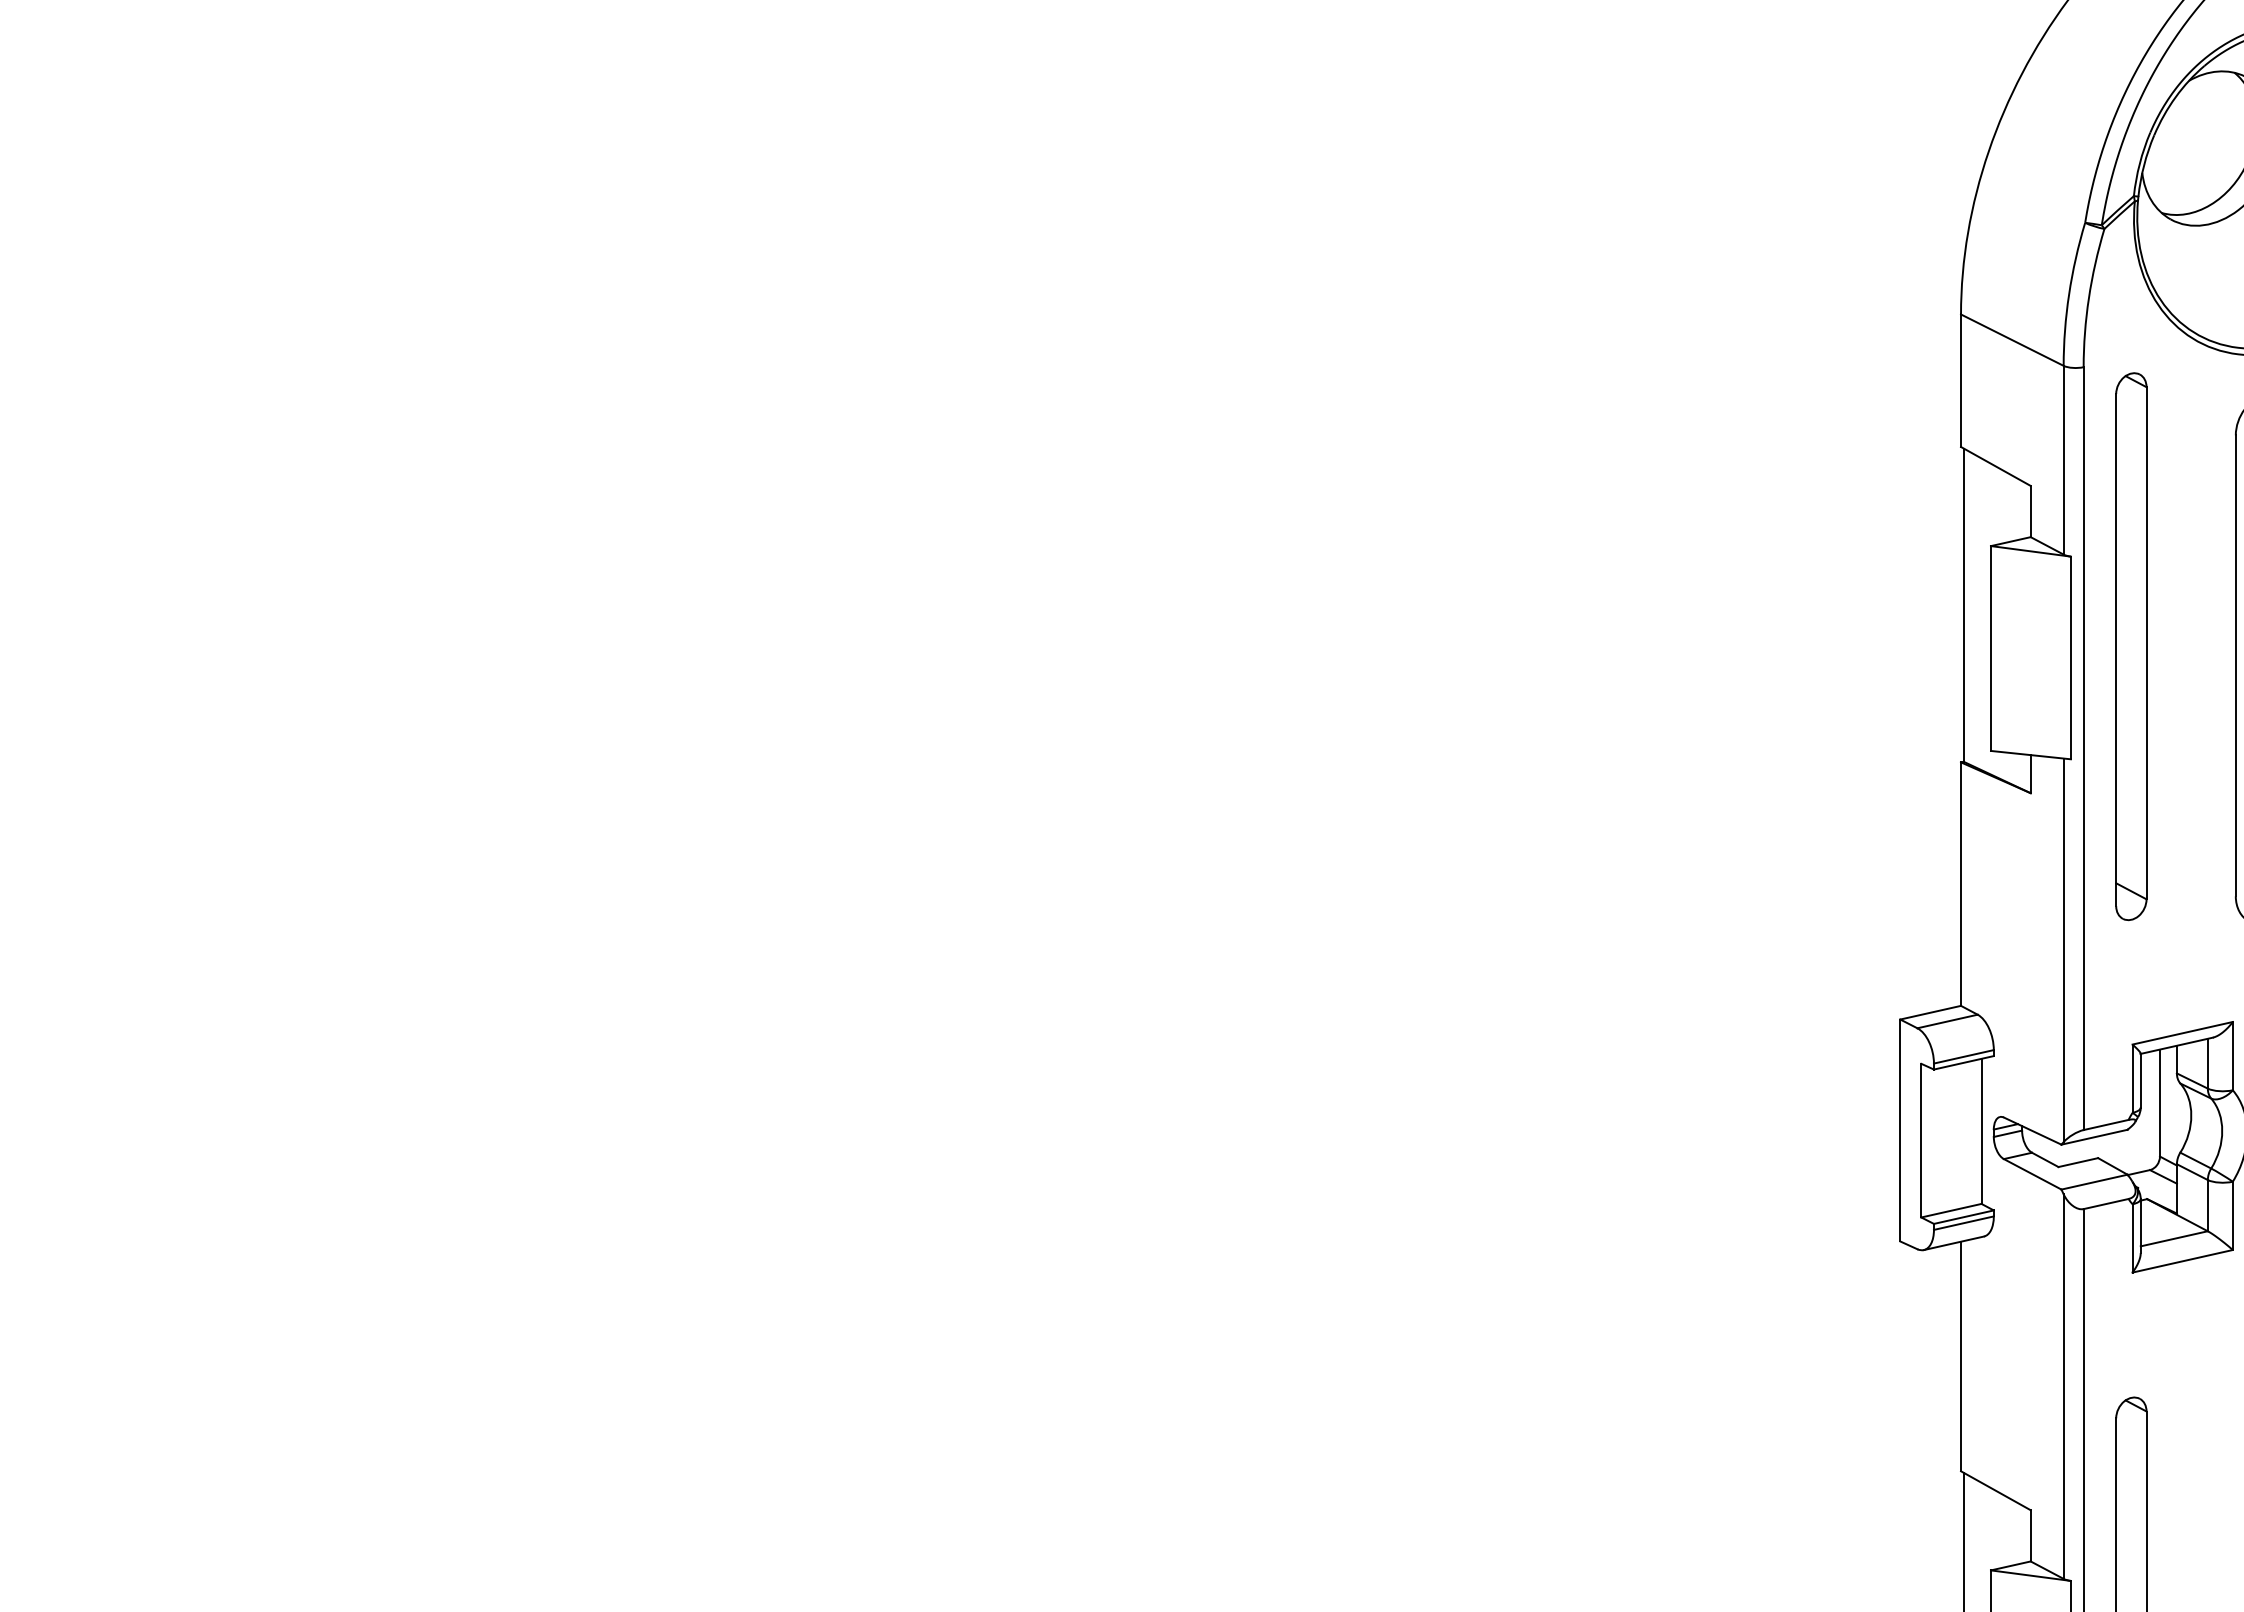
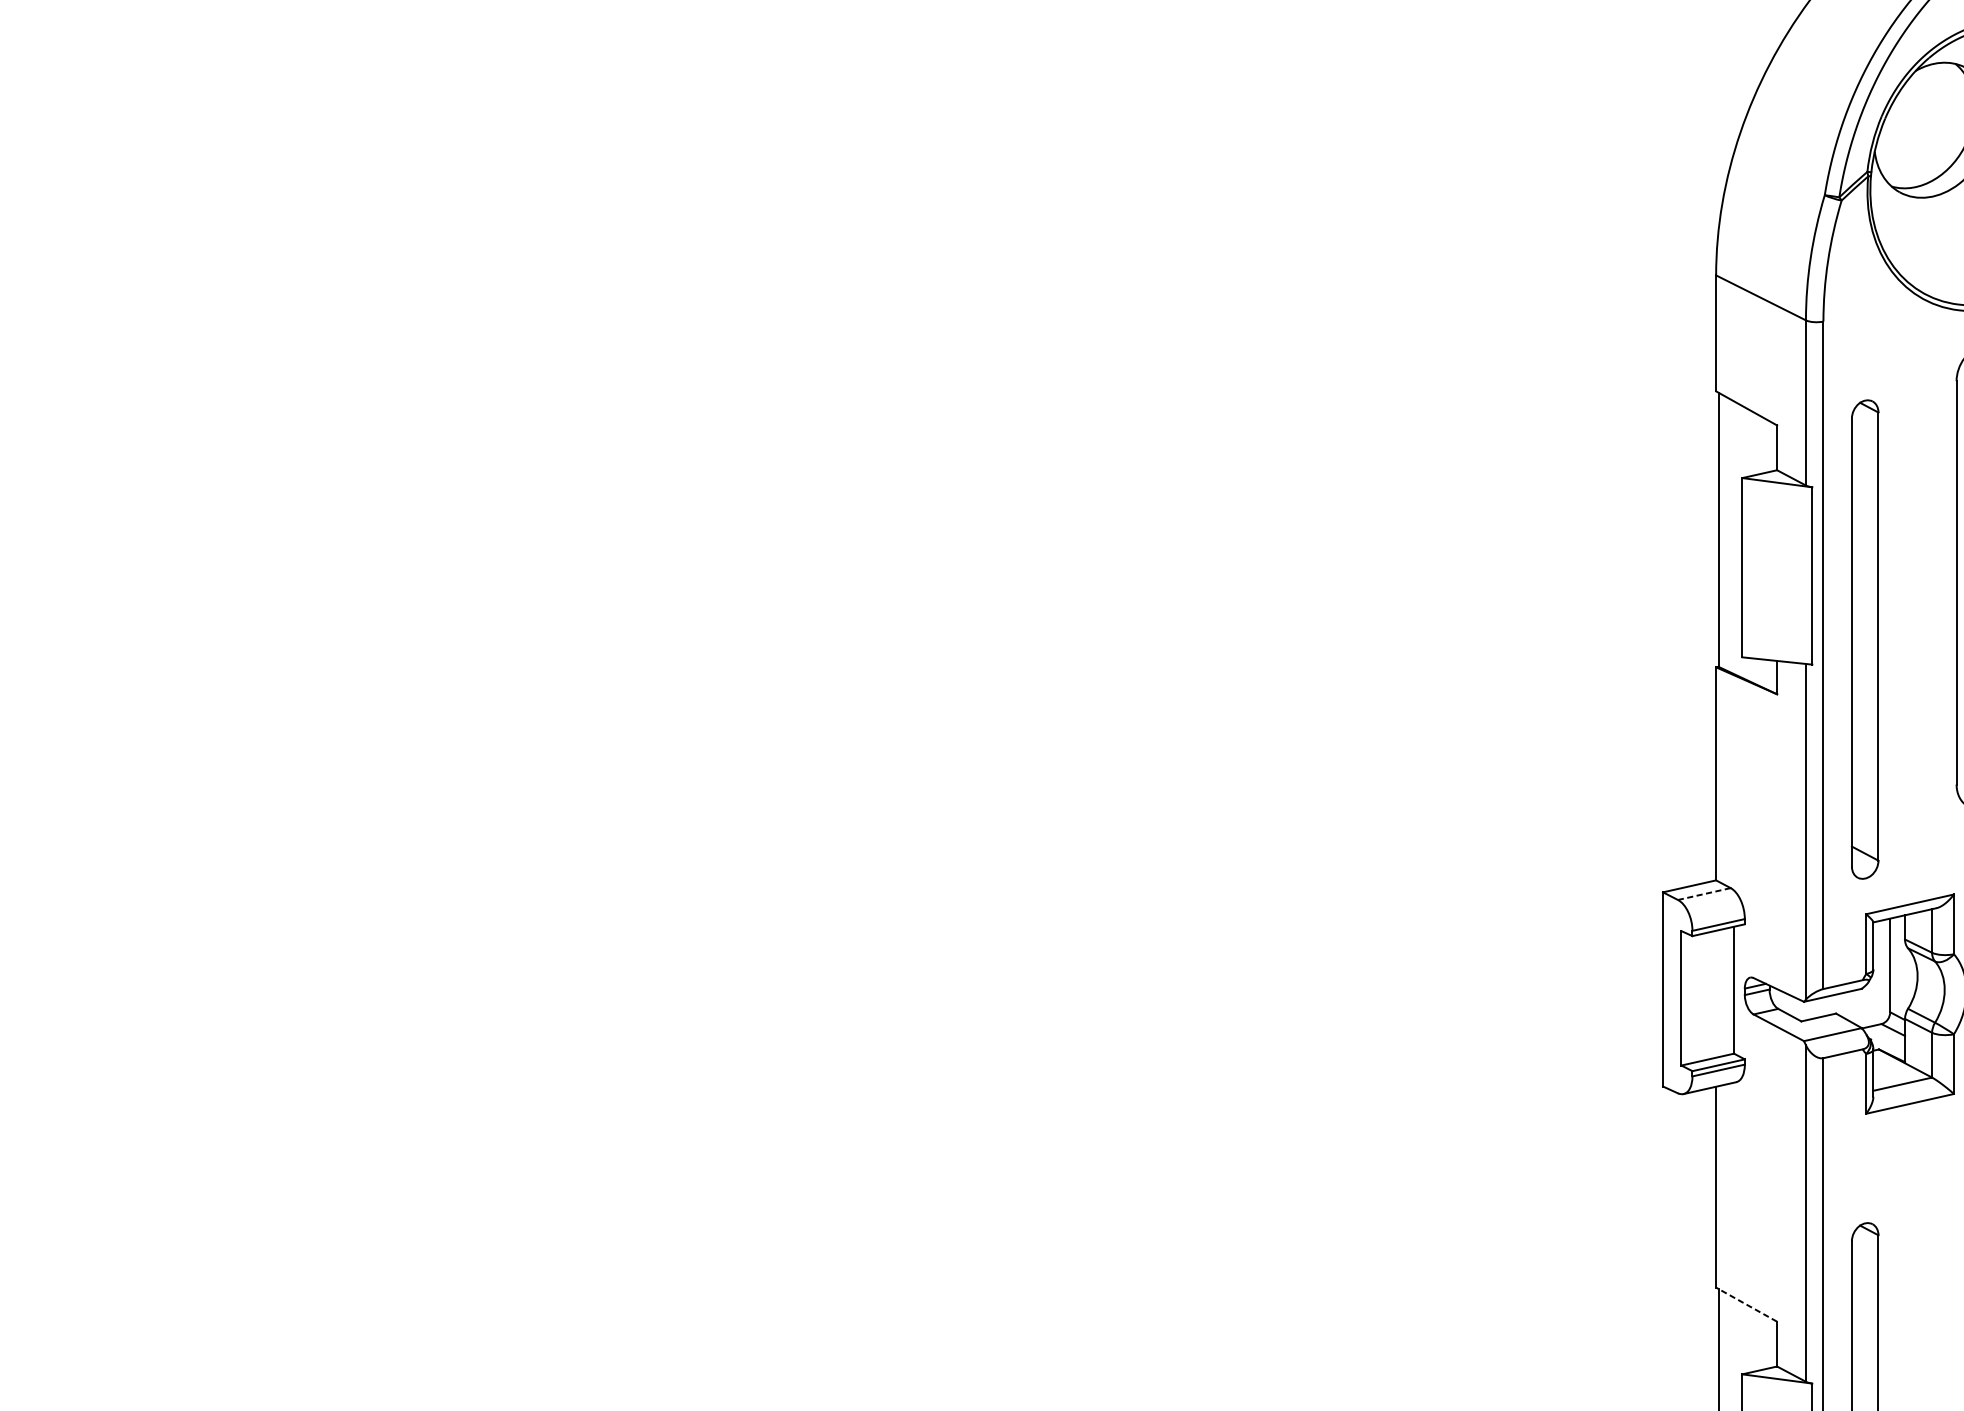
part: (2131, 646) -> (1865, 639), moved
line: (1947, 1021) -> (1704, 894), solid -> dashed
line: (1995, 1490) -> (1746, 1304), solid -> dashed

